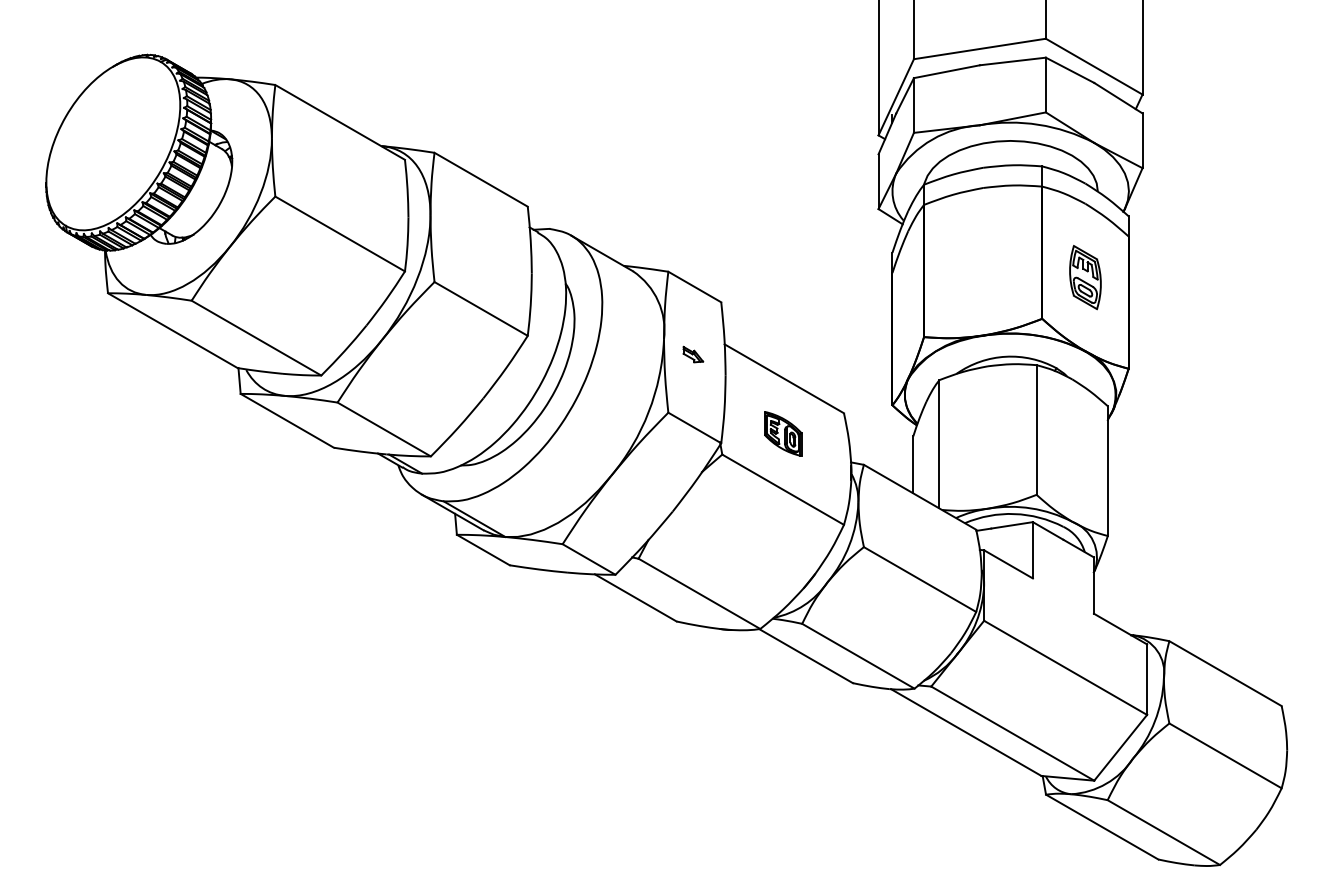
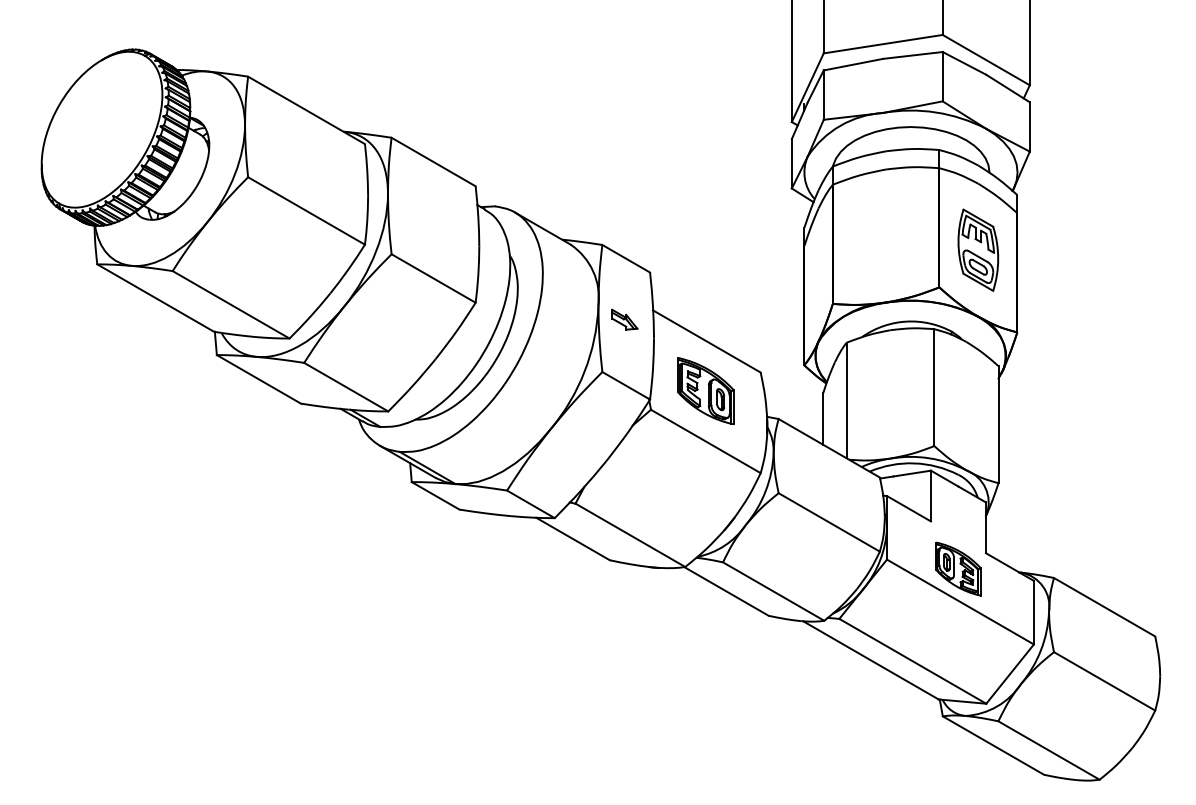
part: (1085, 277) -> (978, 250), size x1.43
part: (693, 354) -> (625, 319), size x1.43
part: (782, 433) -> (705, 390), size x1.67
part: (1063, 631) -> (958, 569), added

